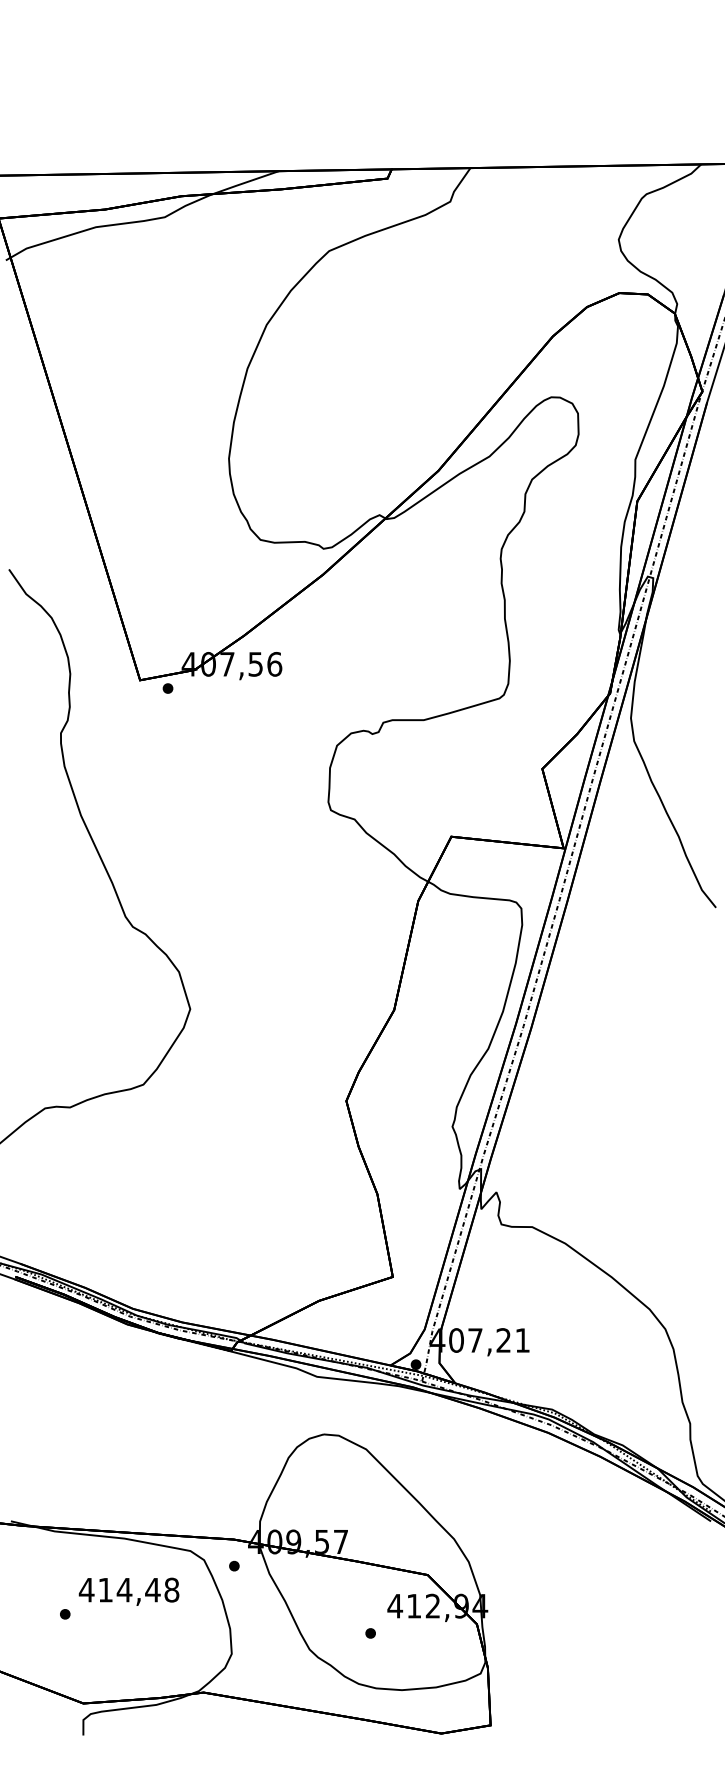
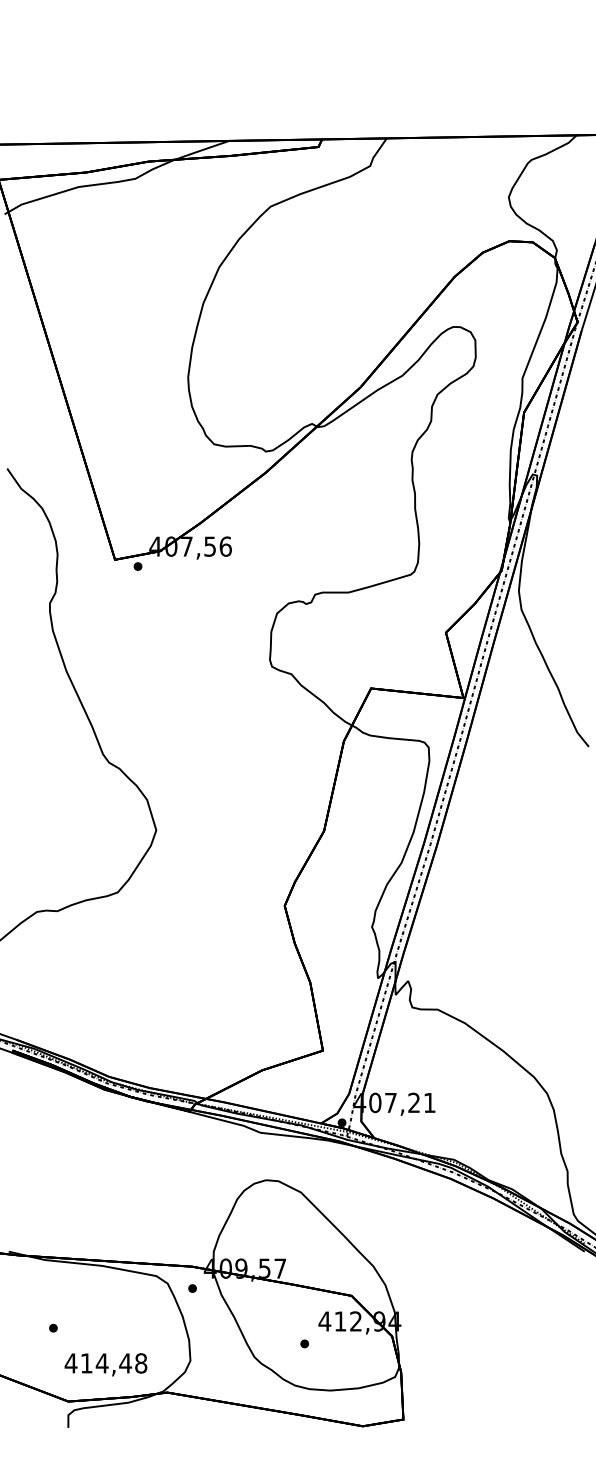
text: (128, 1591) -> (105, 1364), moved

